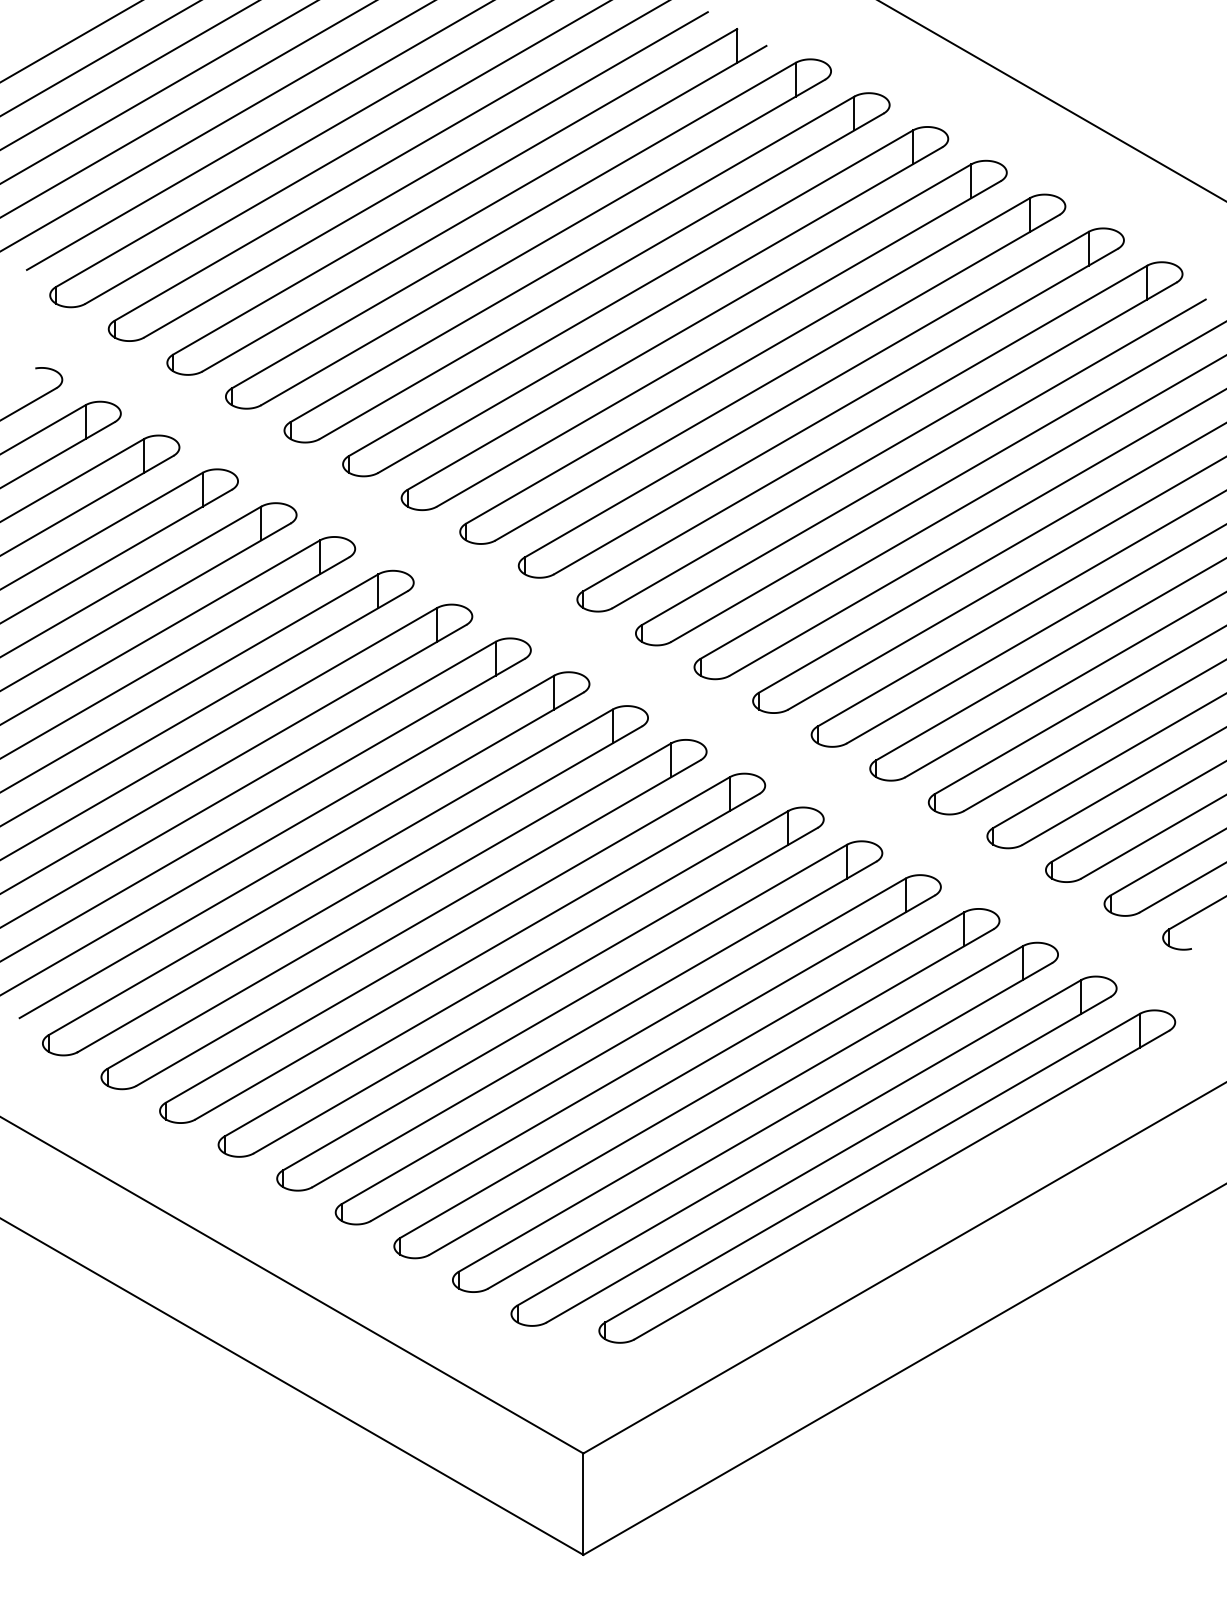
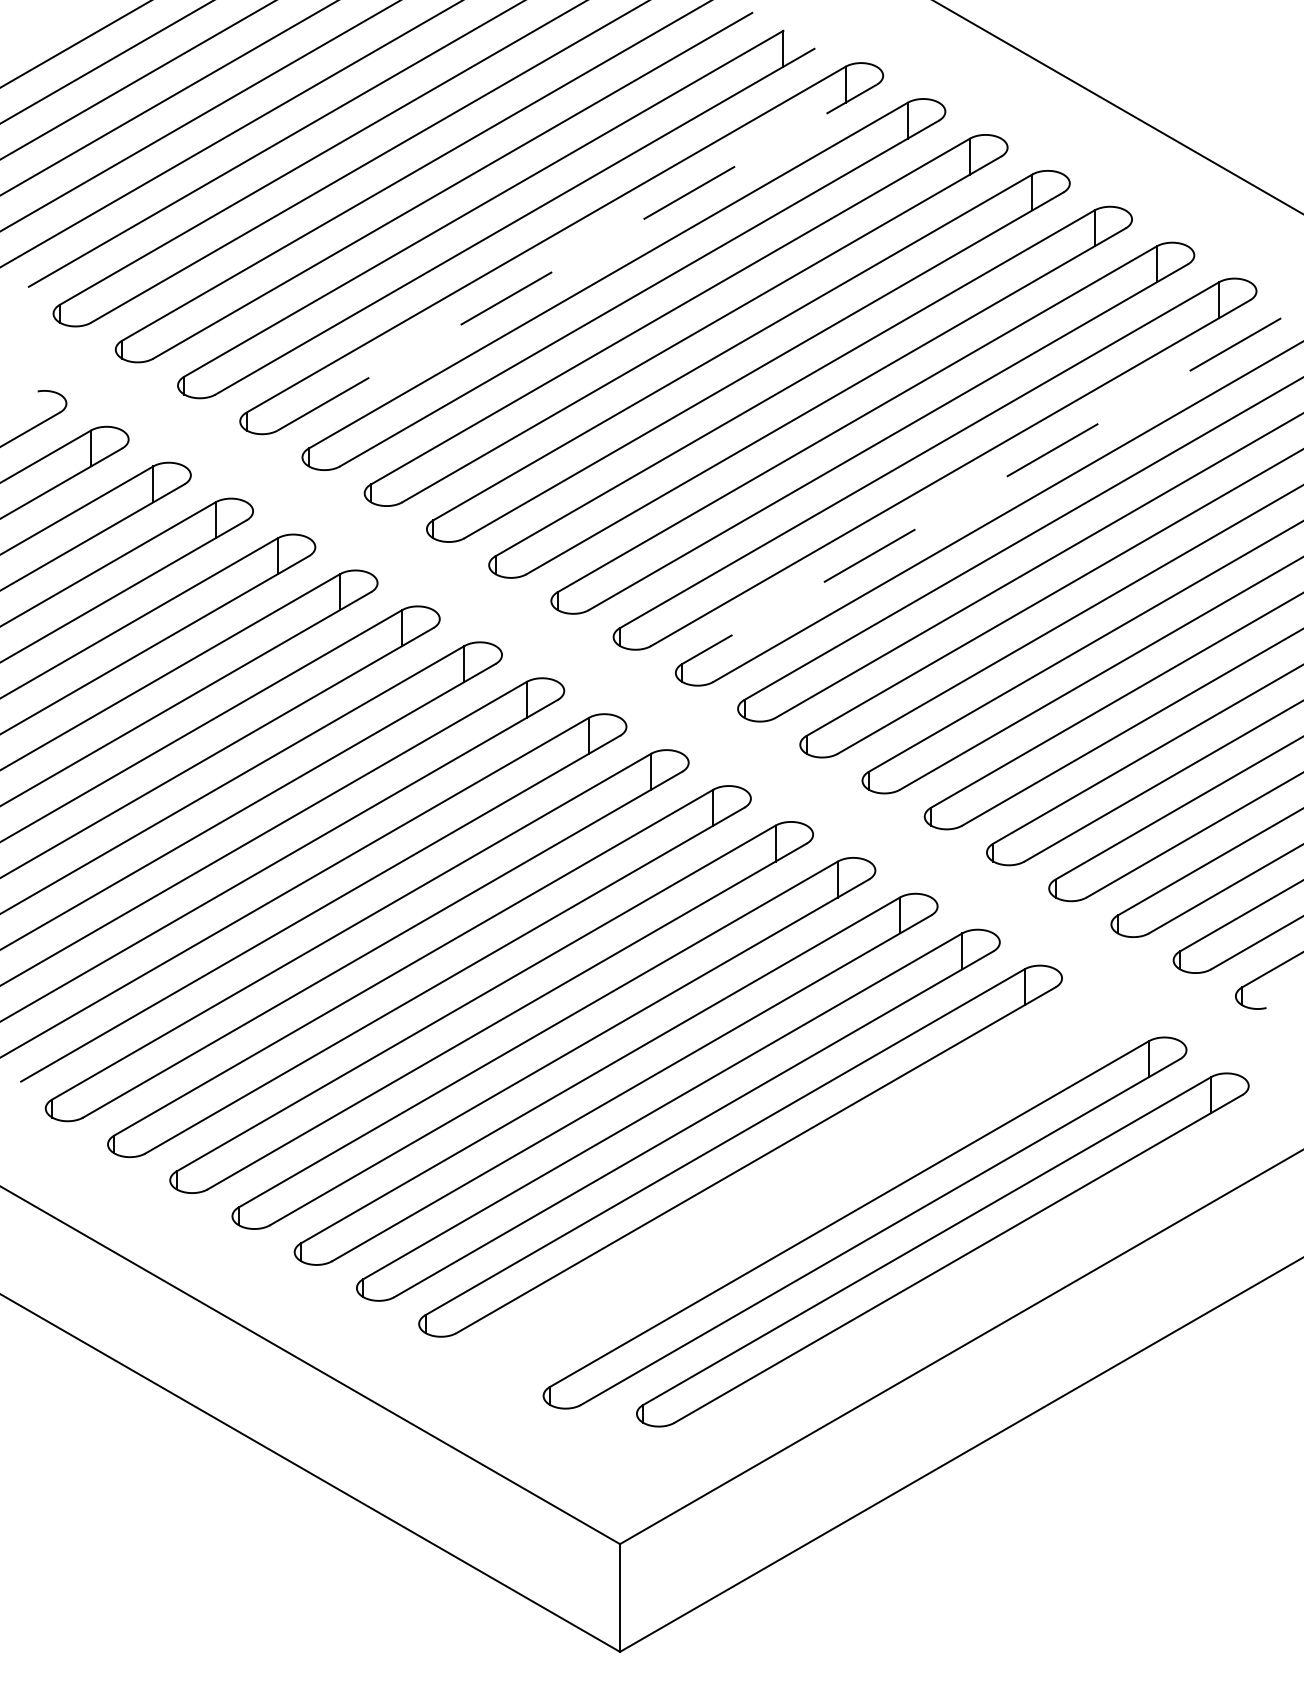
line: (543, 242) -> (577, 257), solid -> dashed
line: (923, 462) -> (981, 491), solid -> dashed
part: (755, 1116) -> (802, 1186), removed

